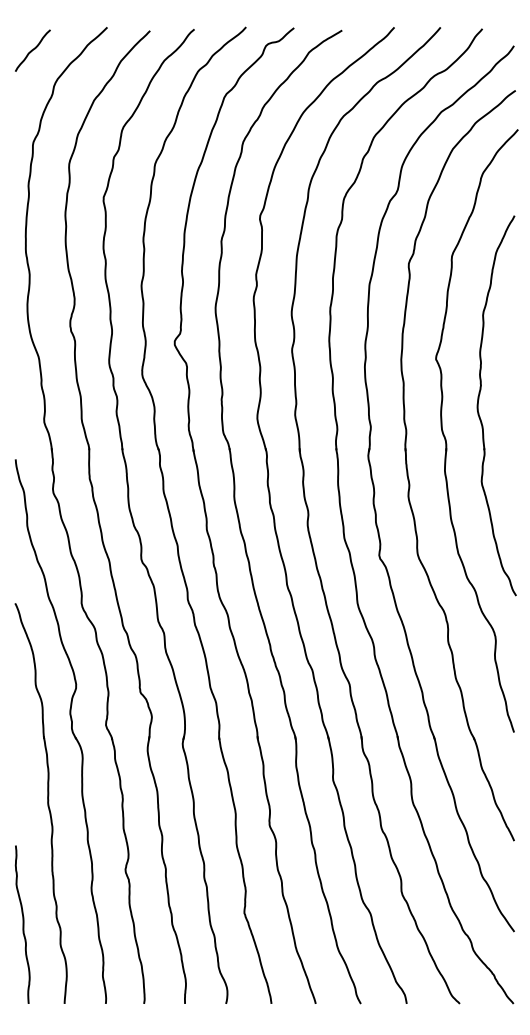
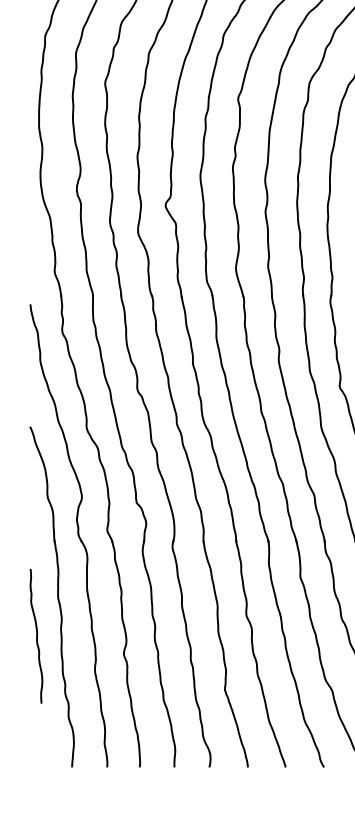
curve: (22, 924) -> (36, 636), moved

